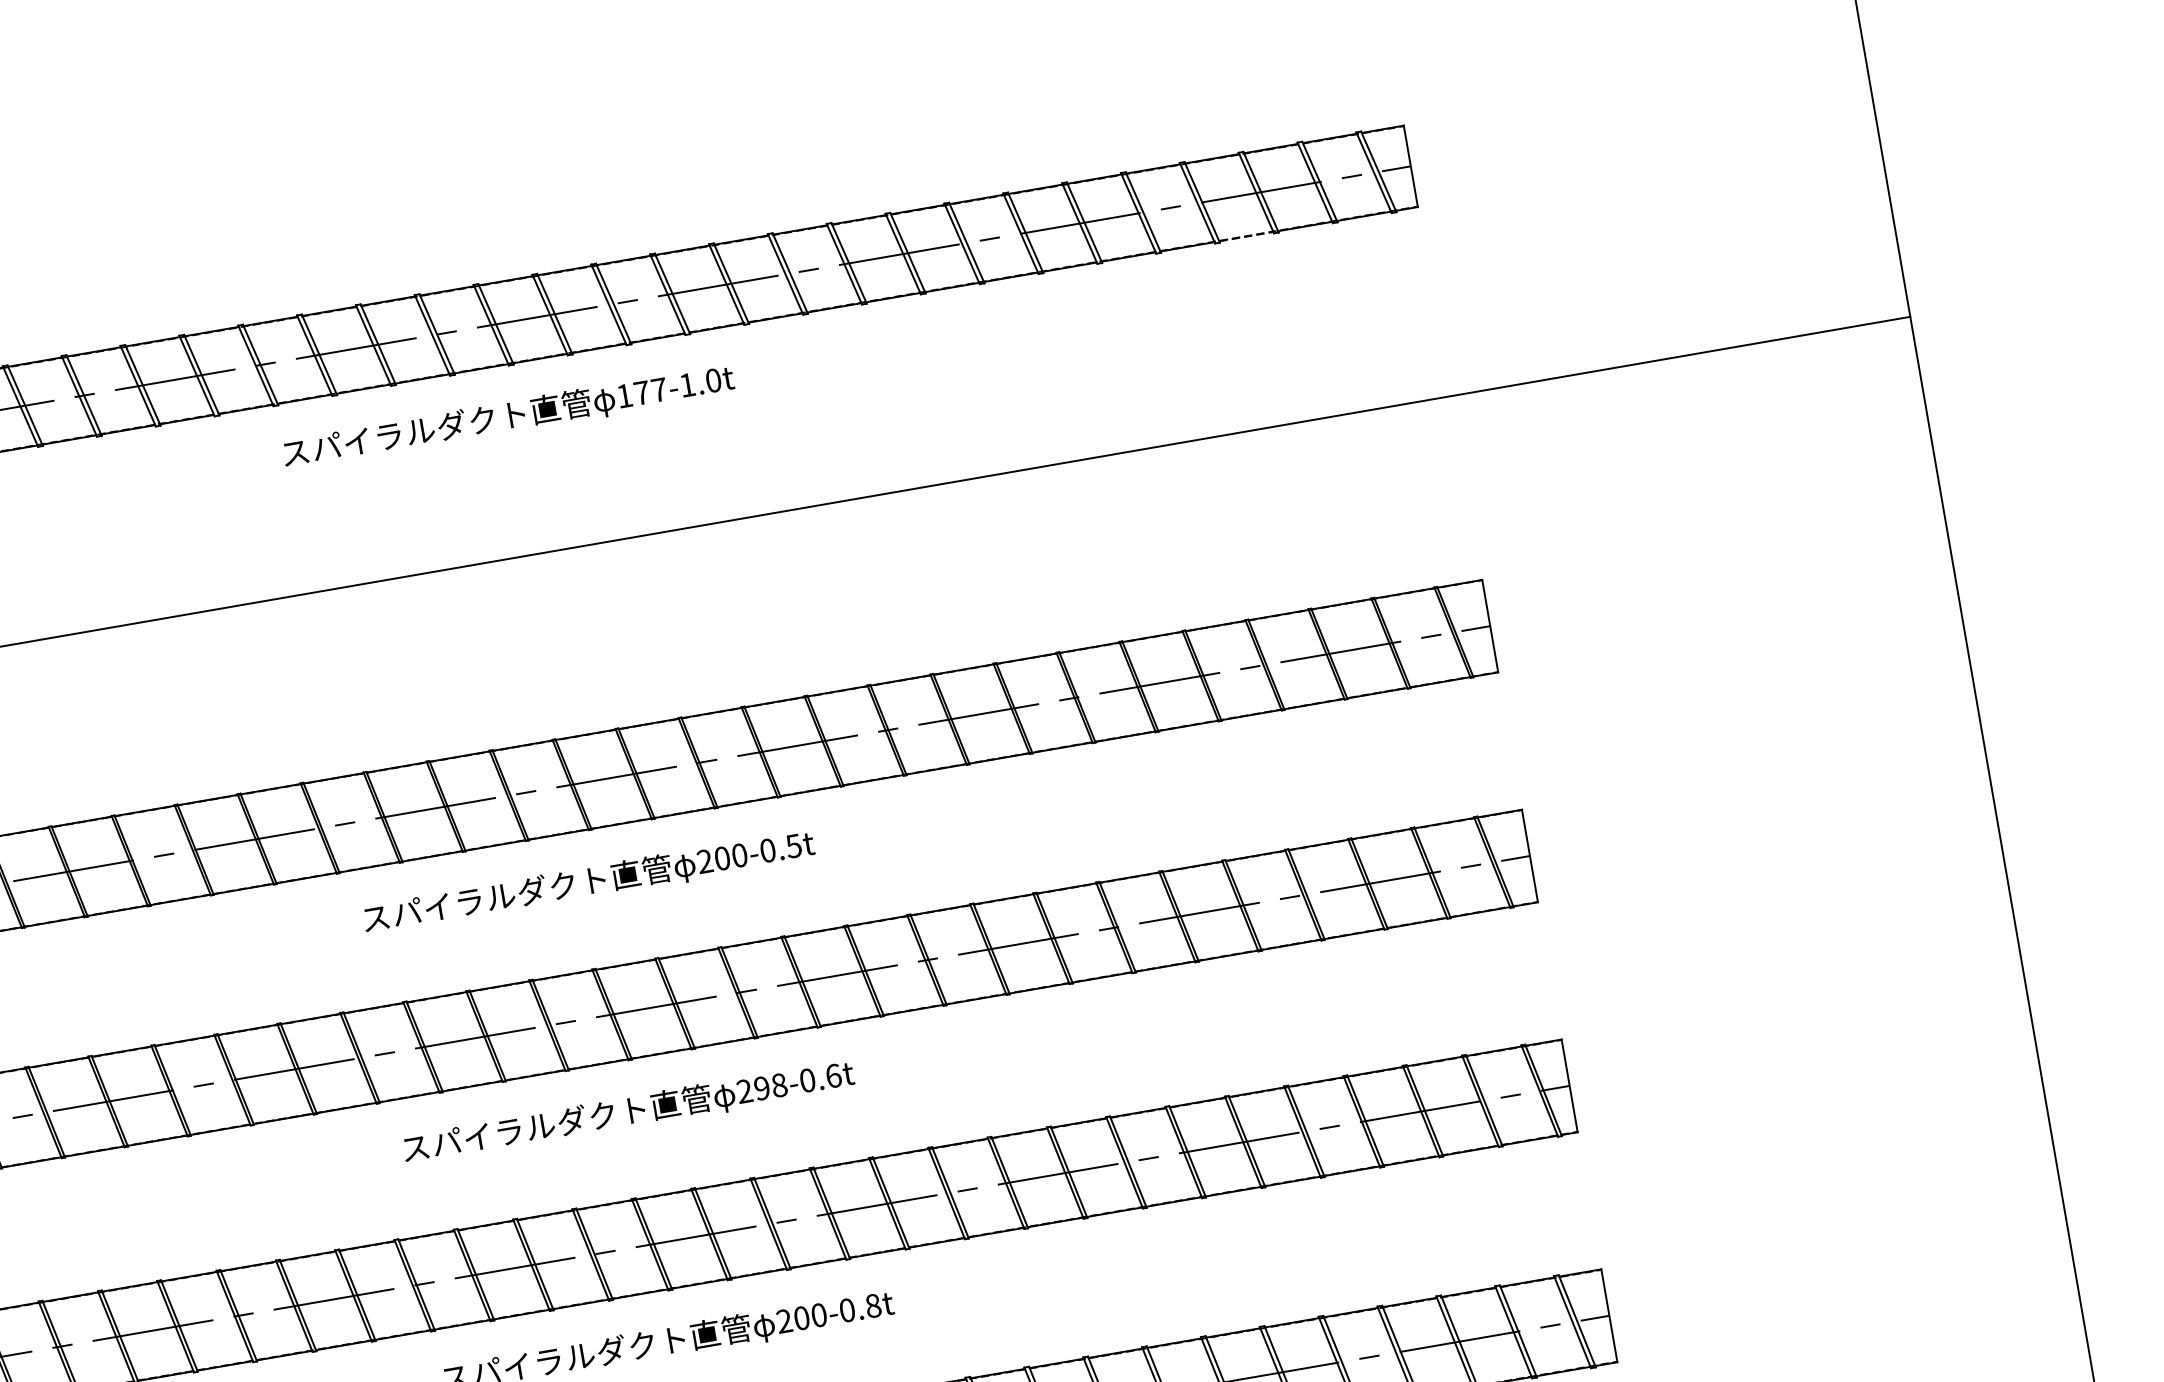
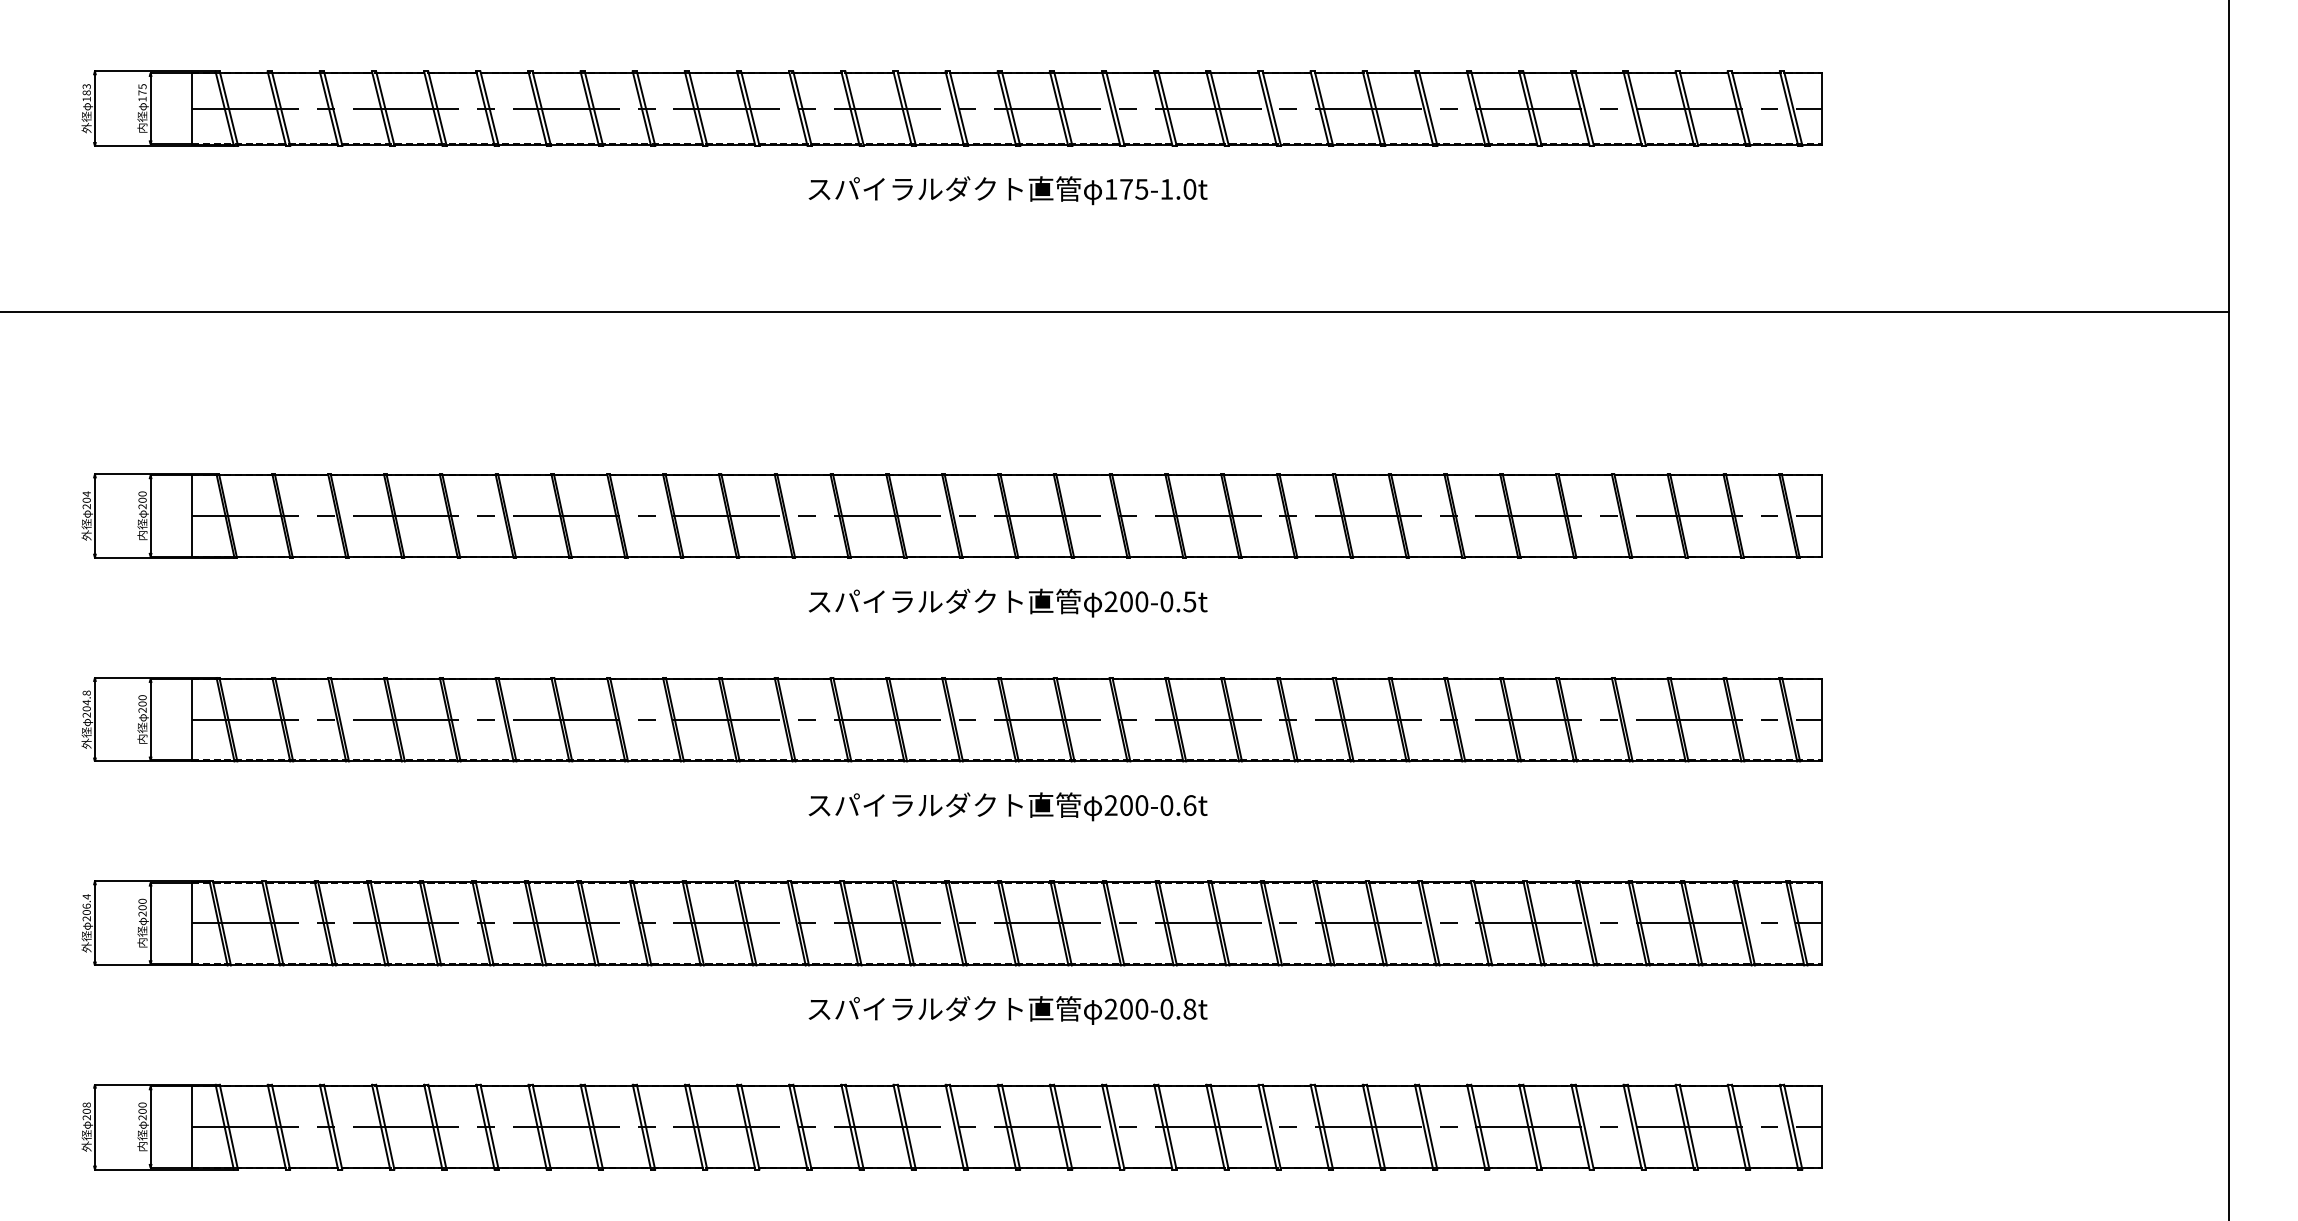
line: (1246, 236) -> (1669, 144), dashed -> solid
text: (658, 390) -> (1141, 189), 177-1.0t -> 175-1.0t
text: (771, 1086) -> (1134, 805), 298-0.6t -> 200-0.6t

